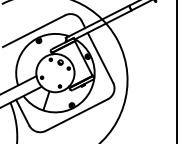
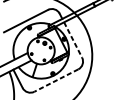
line: (100, 58) -> (73, 40), solid -> dashed
line: (76, 115) -> (56, 80), solid -> dashed

